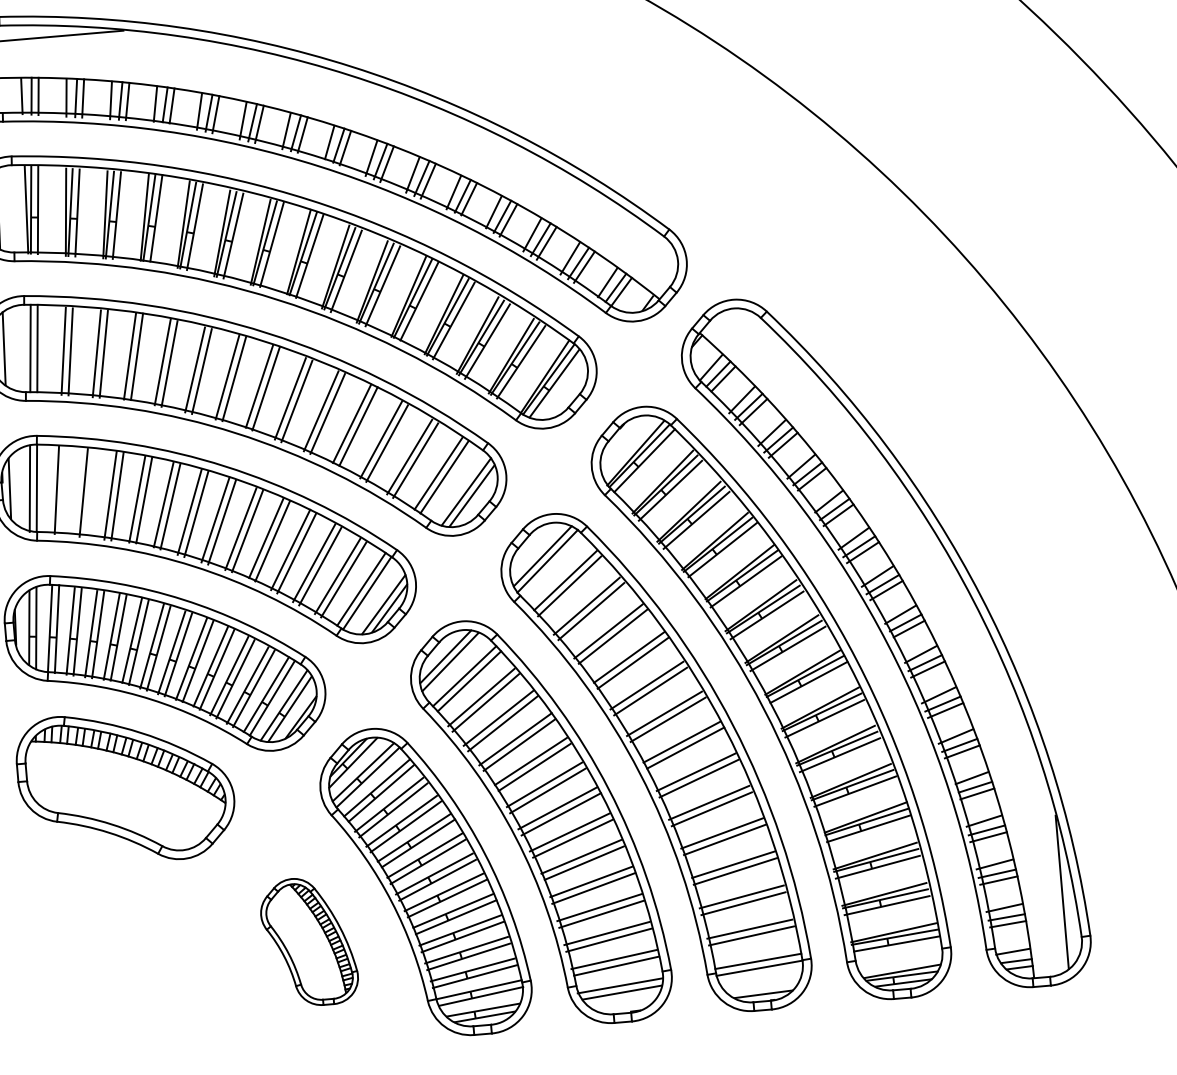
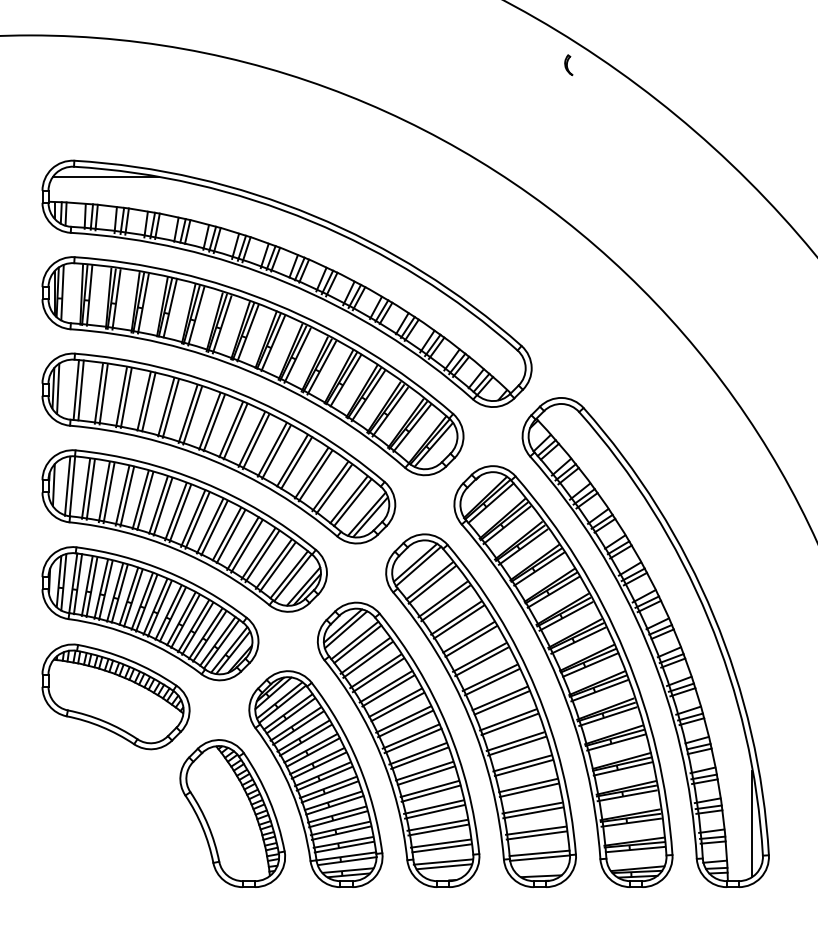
line: (63, 490) -> (90, 489), added
line: (89, 494) -> (108, 493), added
part: (309, 941) -> (232, 813), size x1.67

